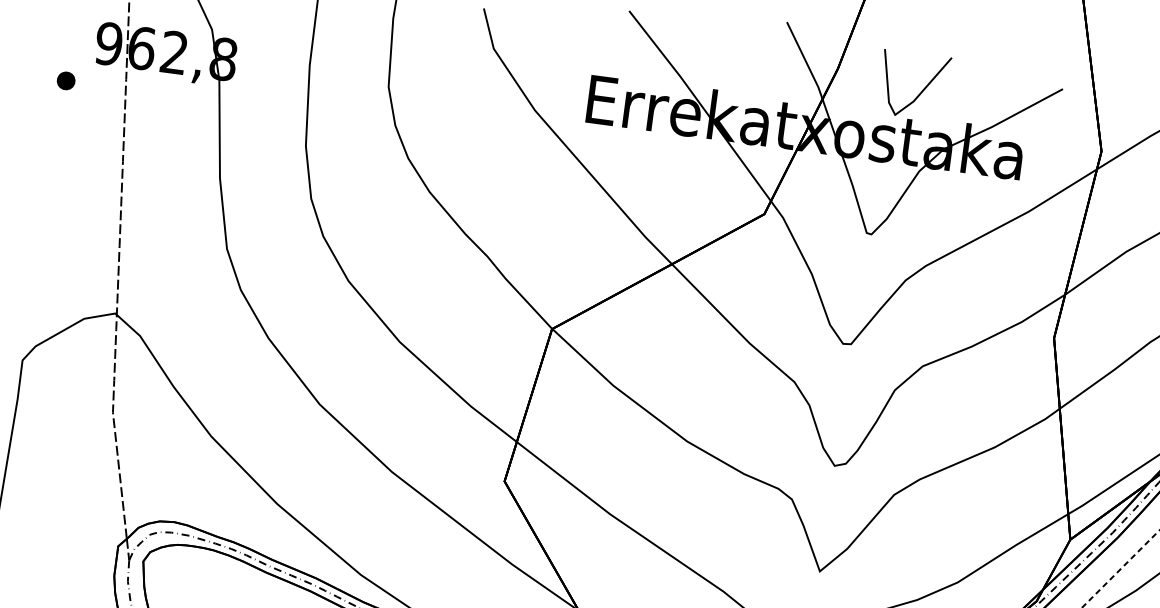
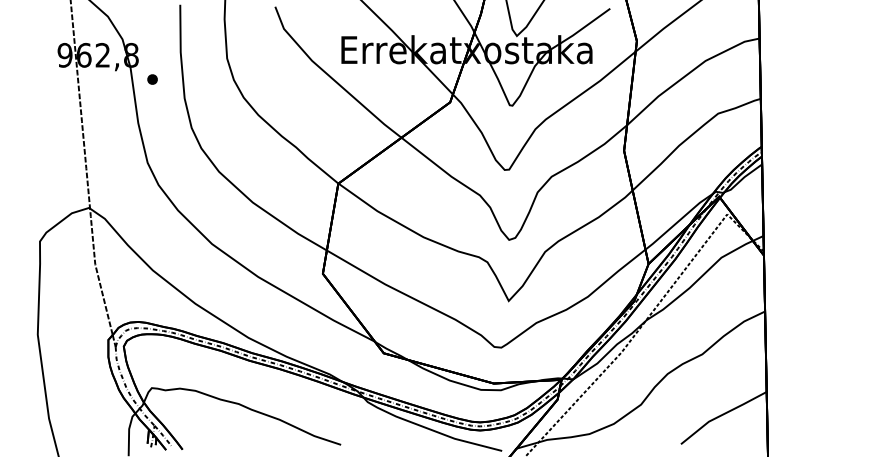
part: (66, 80) -> (152, 79), moved

